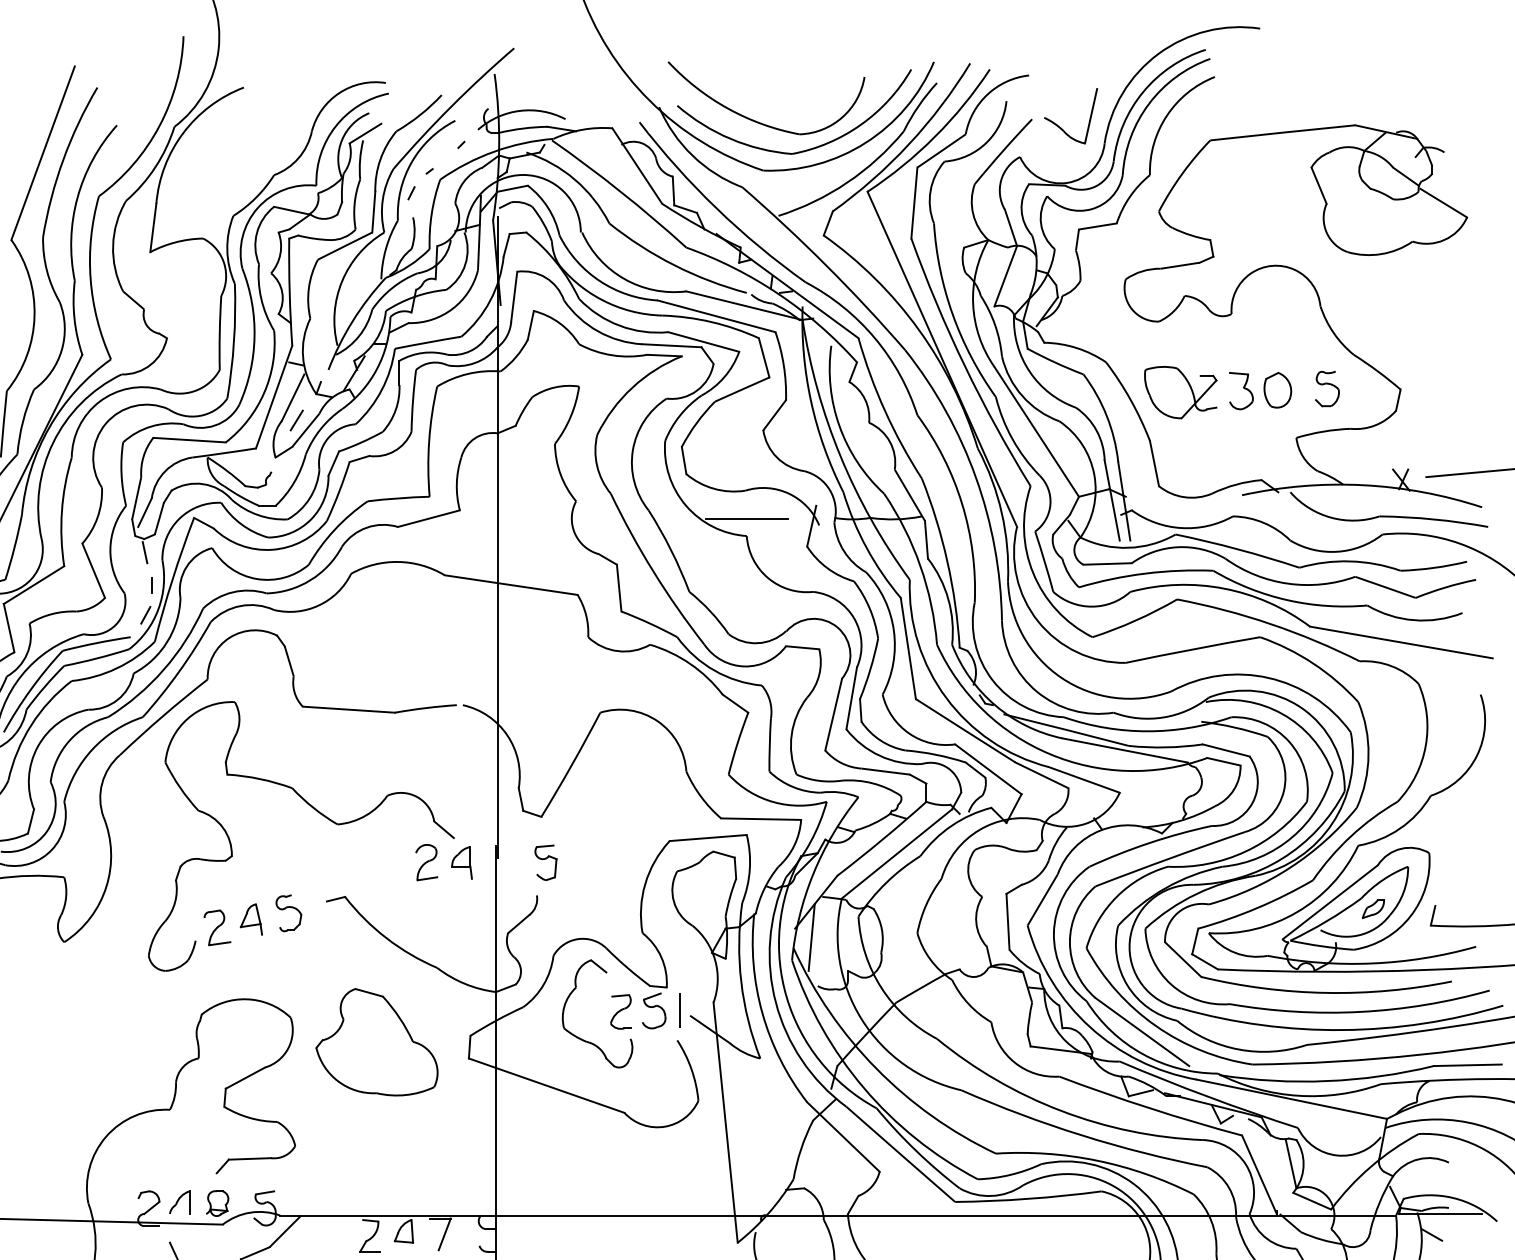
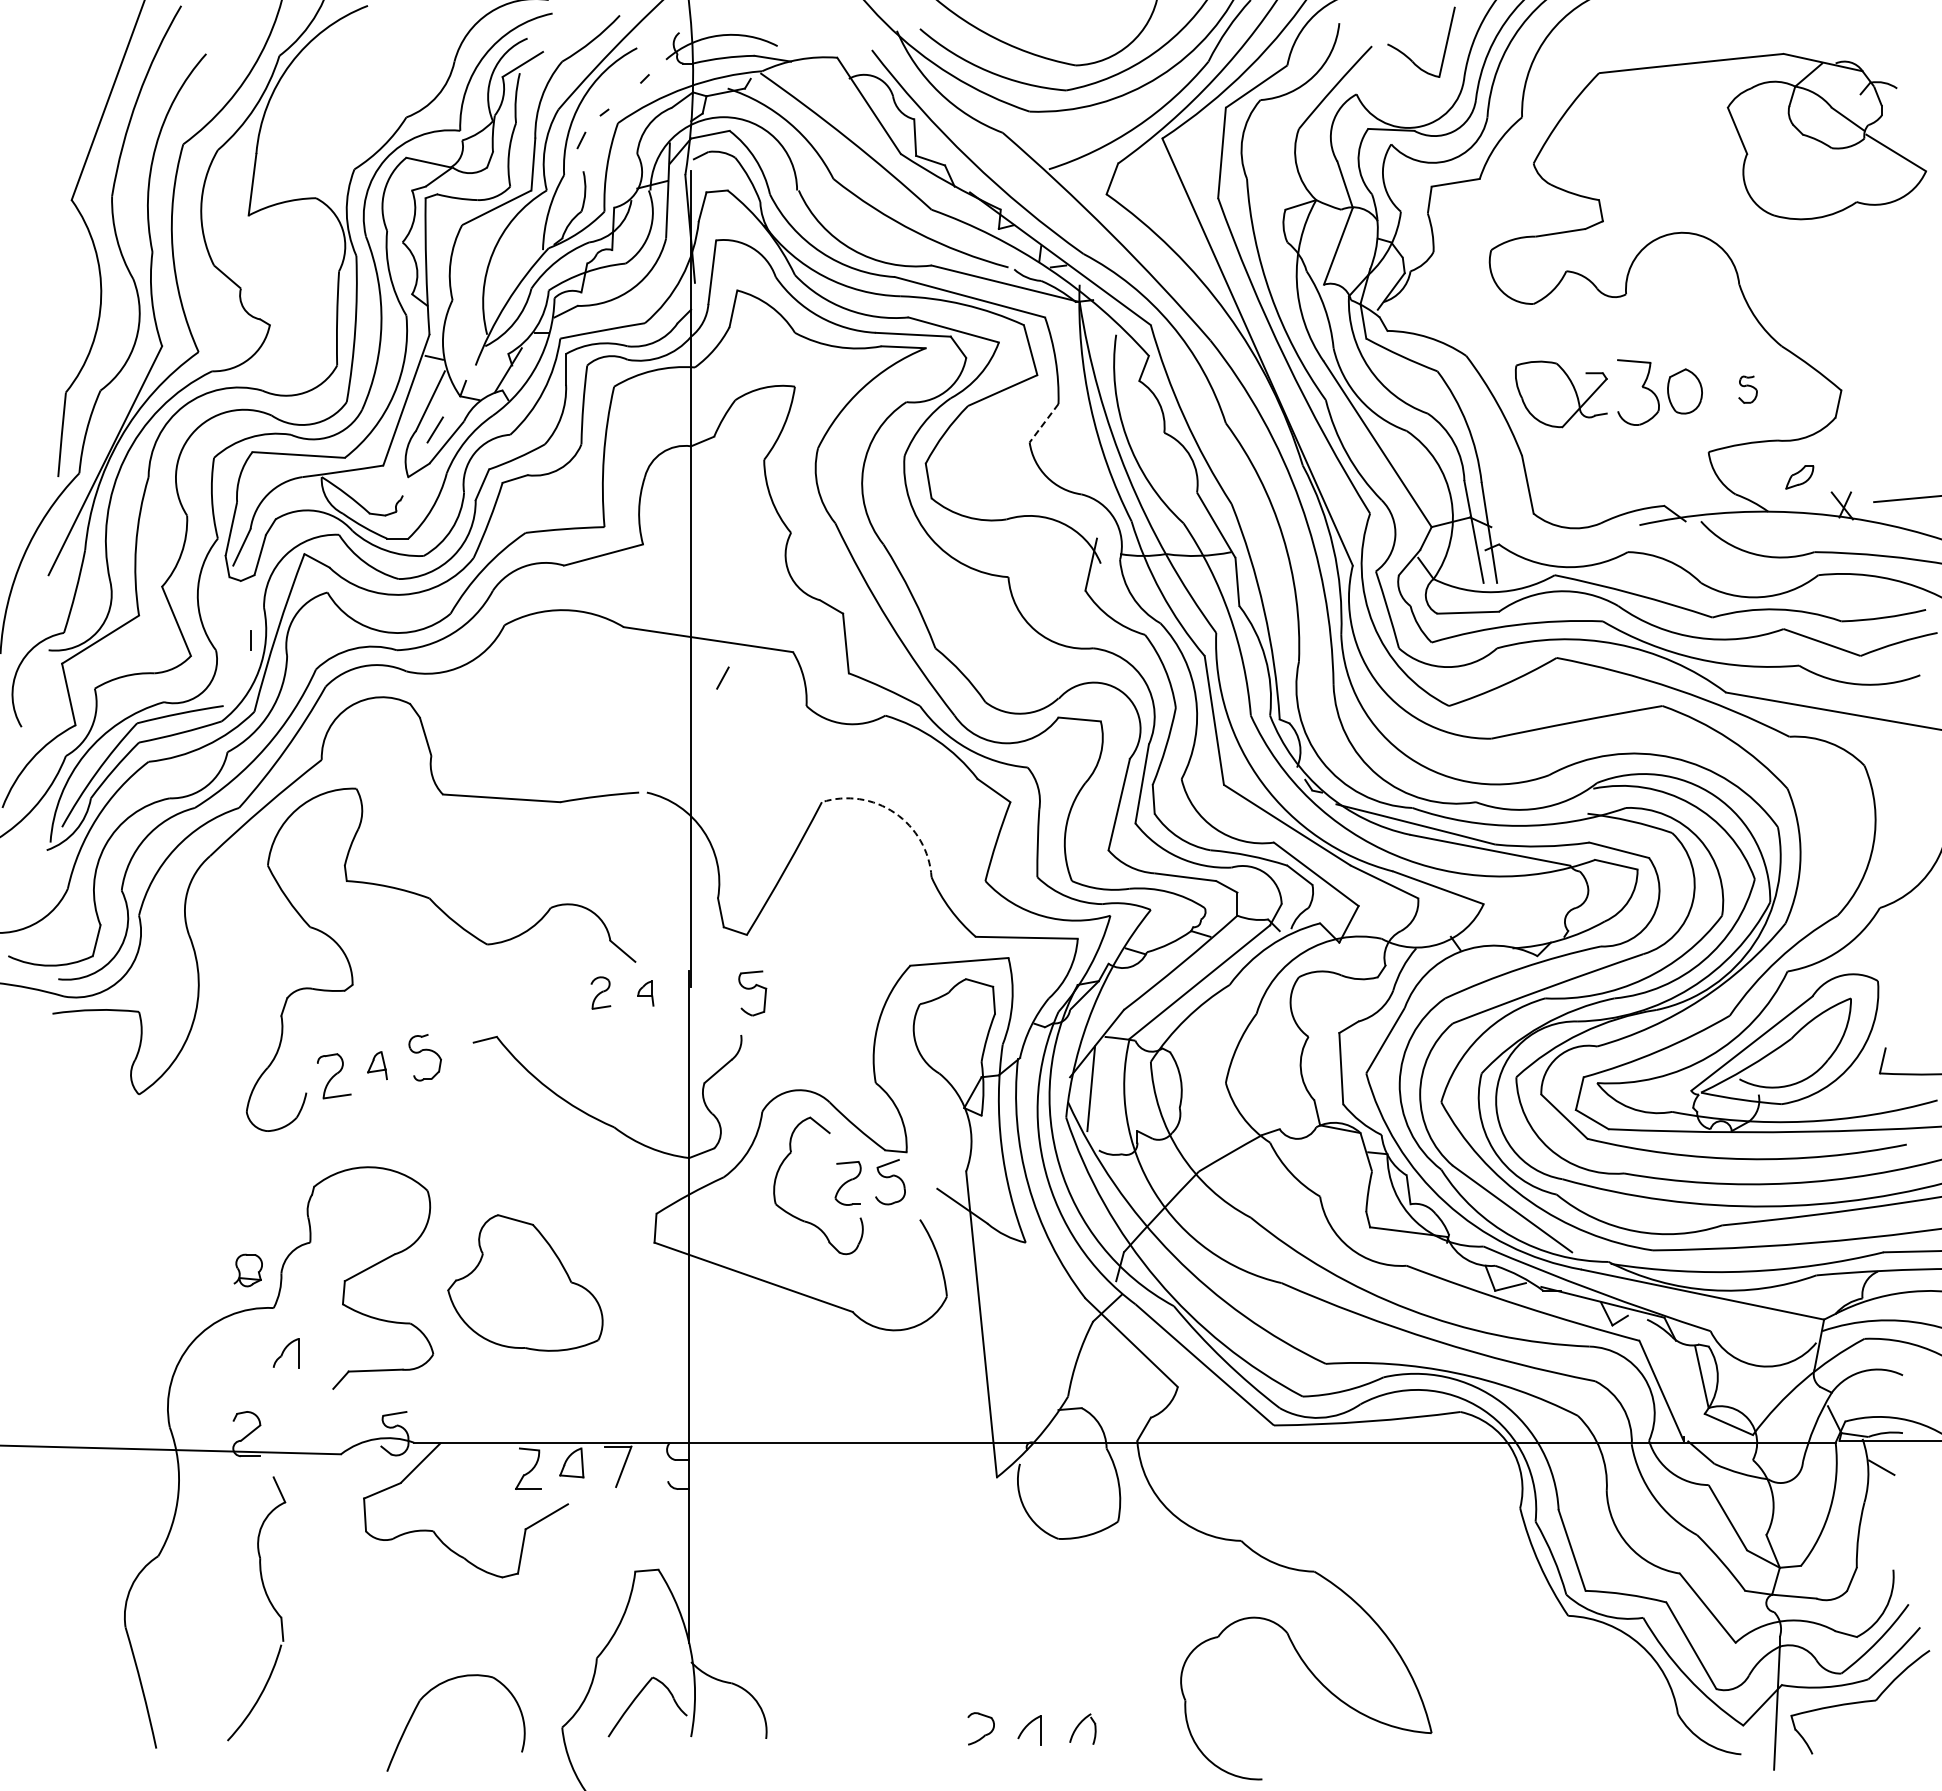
part: (1326, 388) -> (1747, 389), size x0.6
part: (1241, 391) -> (1638, 392), size x1.4
line: (774, 415) -> (1043, 423), solid -> dashed
line: (746, 519) -> (1008, 555), removed
line: (144, 552) -> (241, 597), removed
line: (145, 614) -> (722, 677), moved
arc: (657, 721) -> (894, 813), solid -> dashed
part: (426, 862) -> (600, 992), size x0.7
part: (461, 862) -> (645, 993), size x0.6
part: (1373, 909) -> (1799, 477), moved
part: (251, 919) -> (377, 1065), size x0.7
line: (680, 1009) -> (923, 1180), removed
part: (377, 1041) -> (525, 1282), moved
part: (179, 1202) -> (285, 1353), moved
part: (216, 1203) -> (247, 1270), moved

